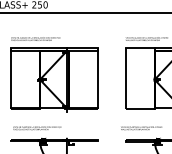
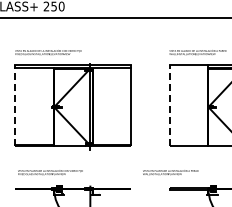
line: (11, 78) -> (15, 105), solid -> dashed
line: (125, 78) -> (169, 105), solid -> dashed
text: (141, 128) -> (170, 172), moved

